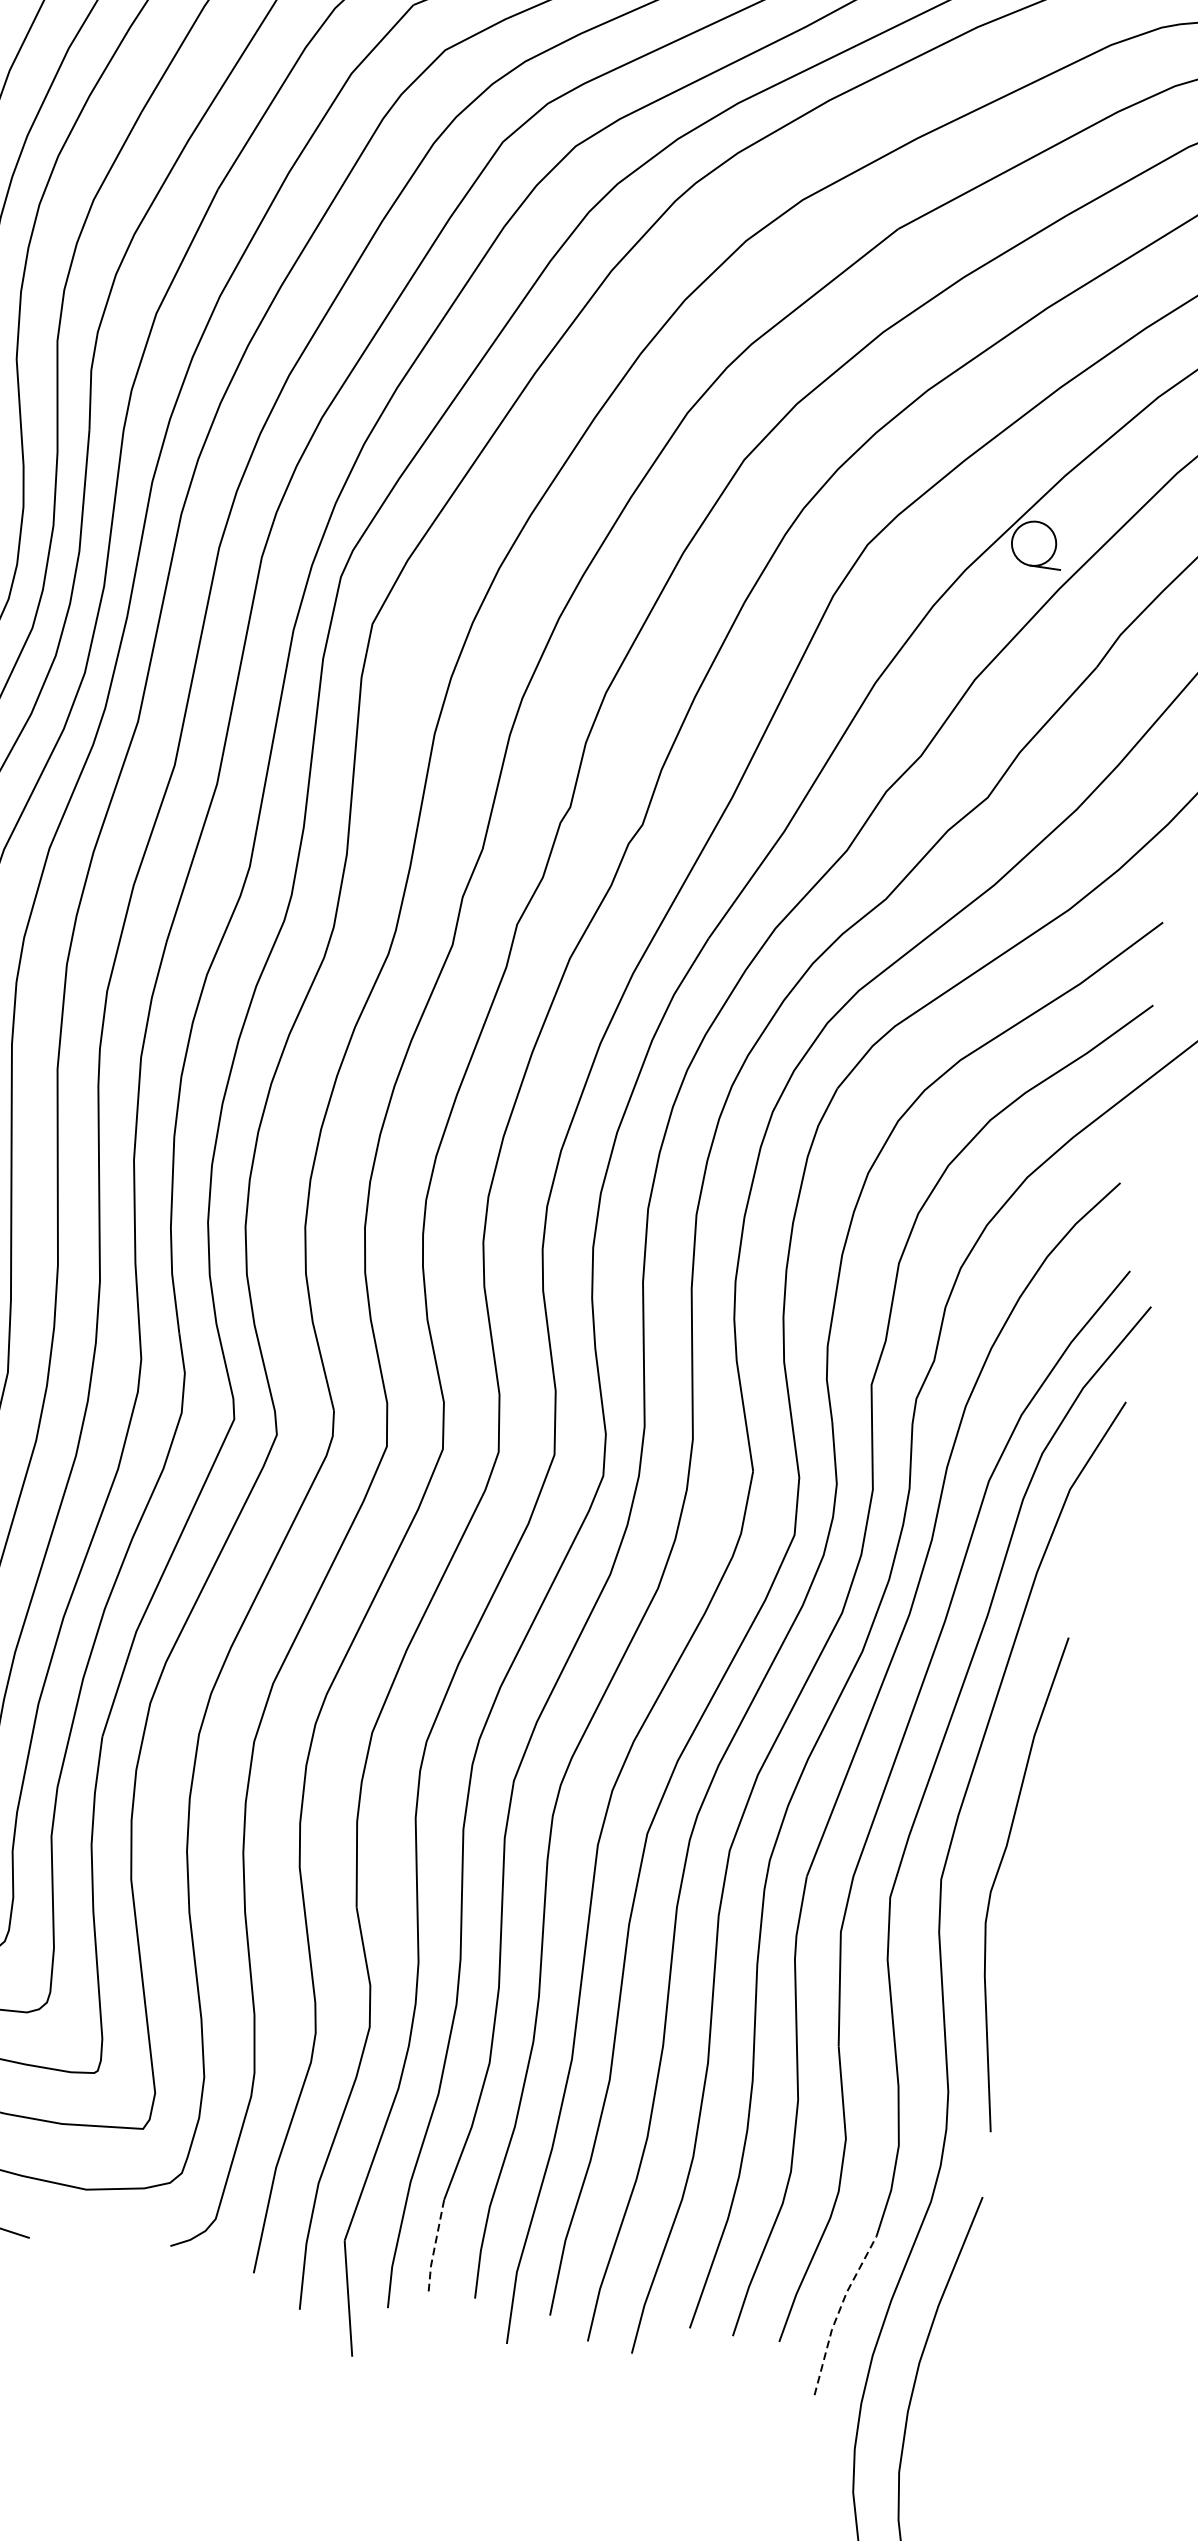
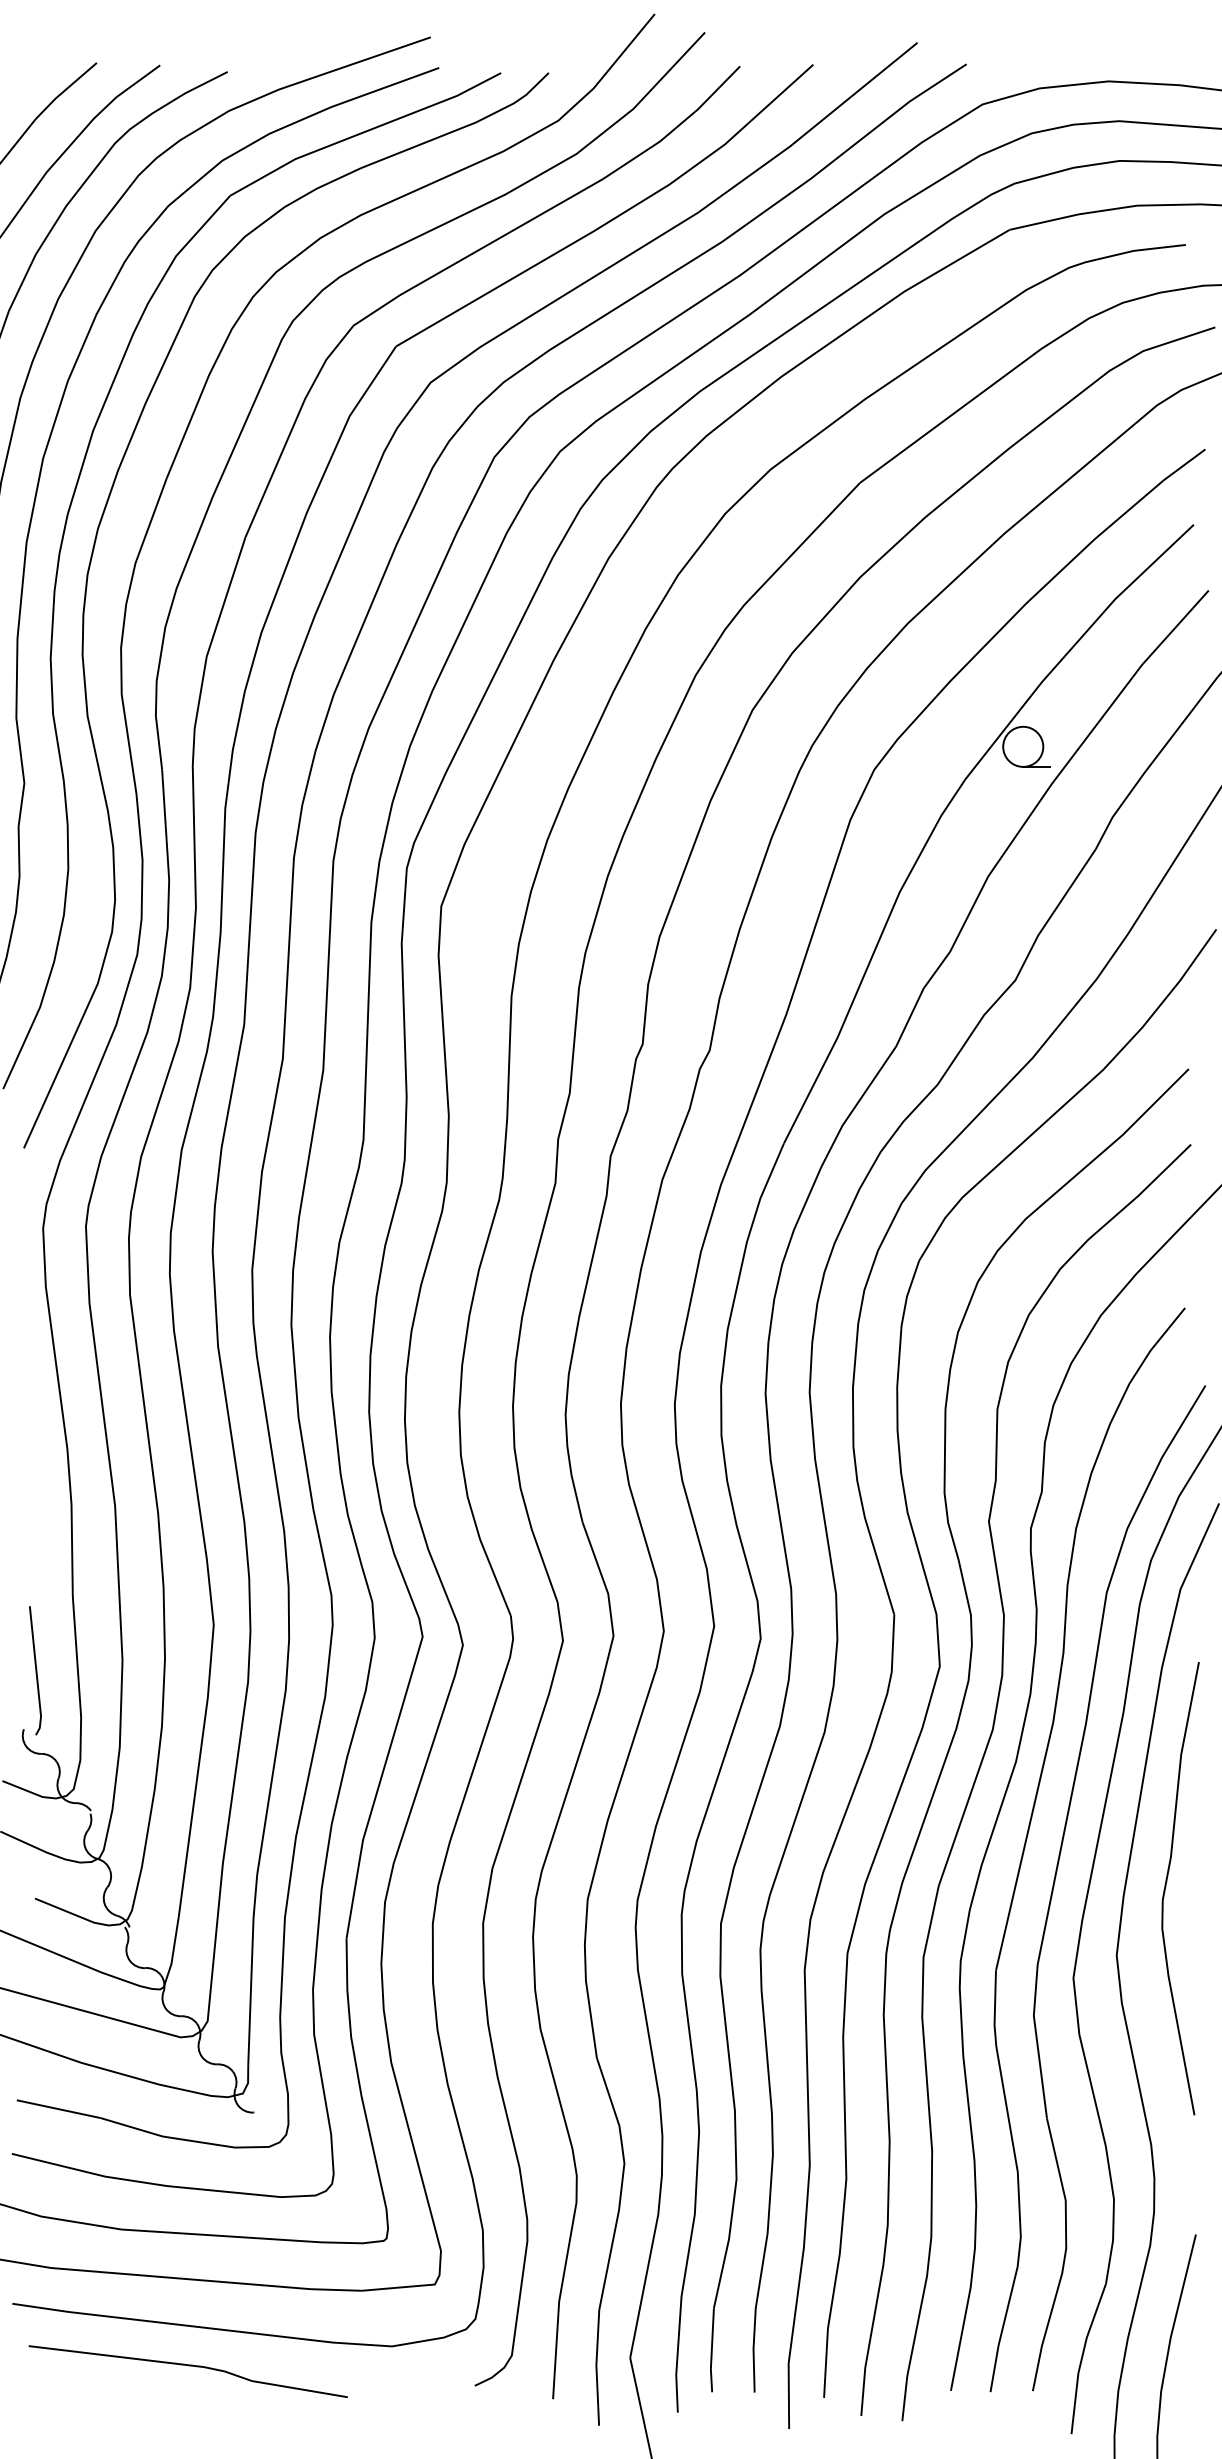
curve: (996, 1878) -> (1166, 1887), moved
line: (434, 2245) -> (711, 2350), dashed -> solid
line: (839, 2312) -> (1082, 2356), dashed -> solid

